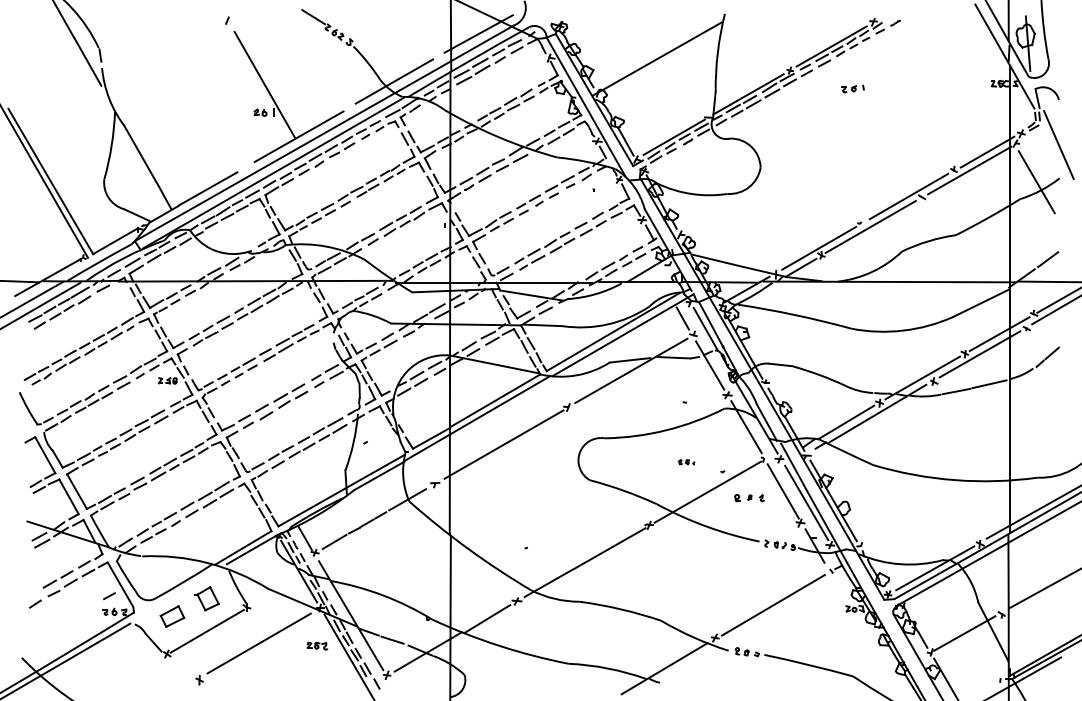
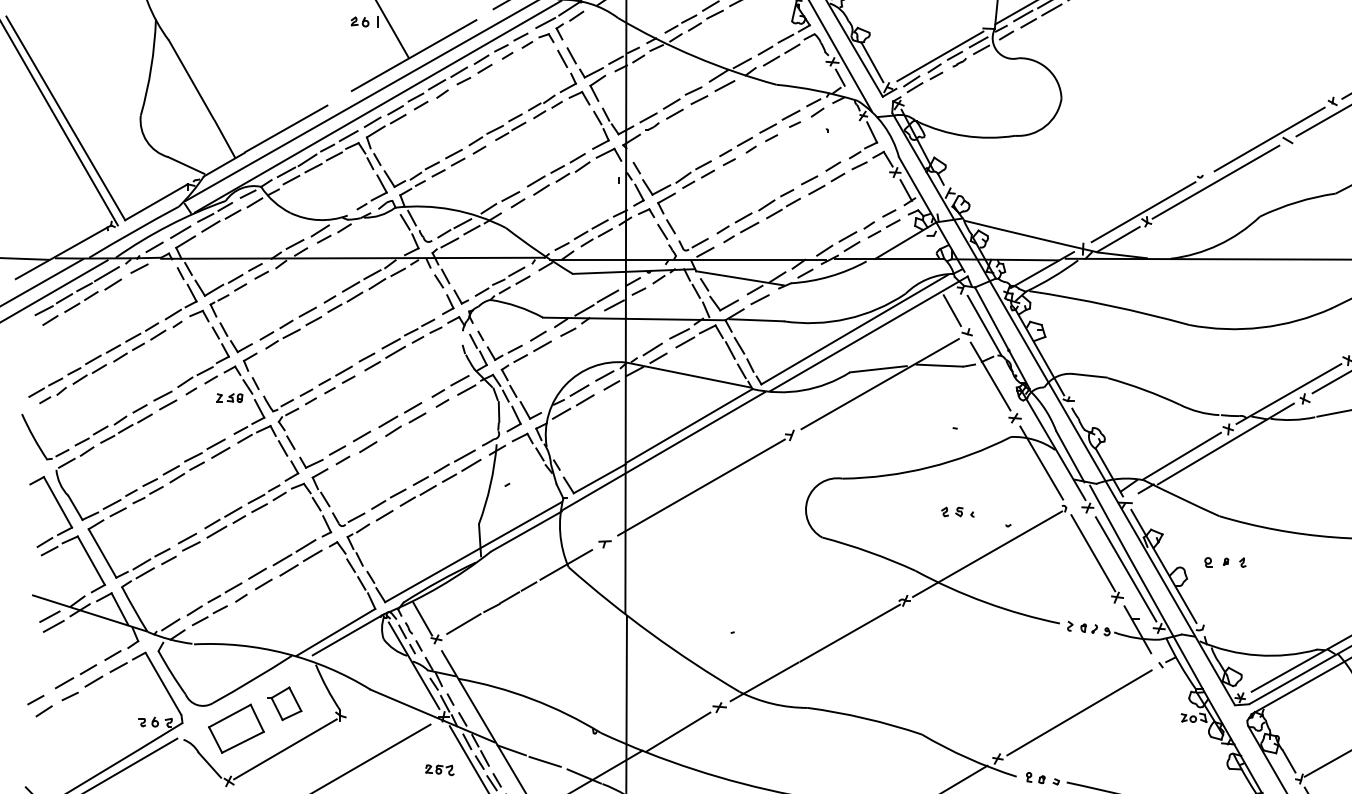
part: (686, 462) -> (957, 512), size x1.43
part: (749, 498) -> (1225, 563), moved
line: (109, 596) -> (35, 700), moved
part: (172, 616) -> (236, 728), size x1.67

